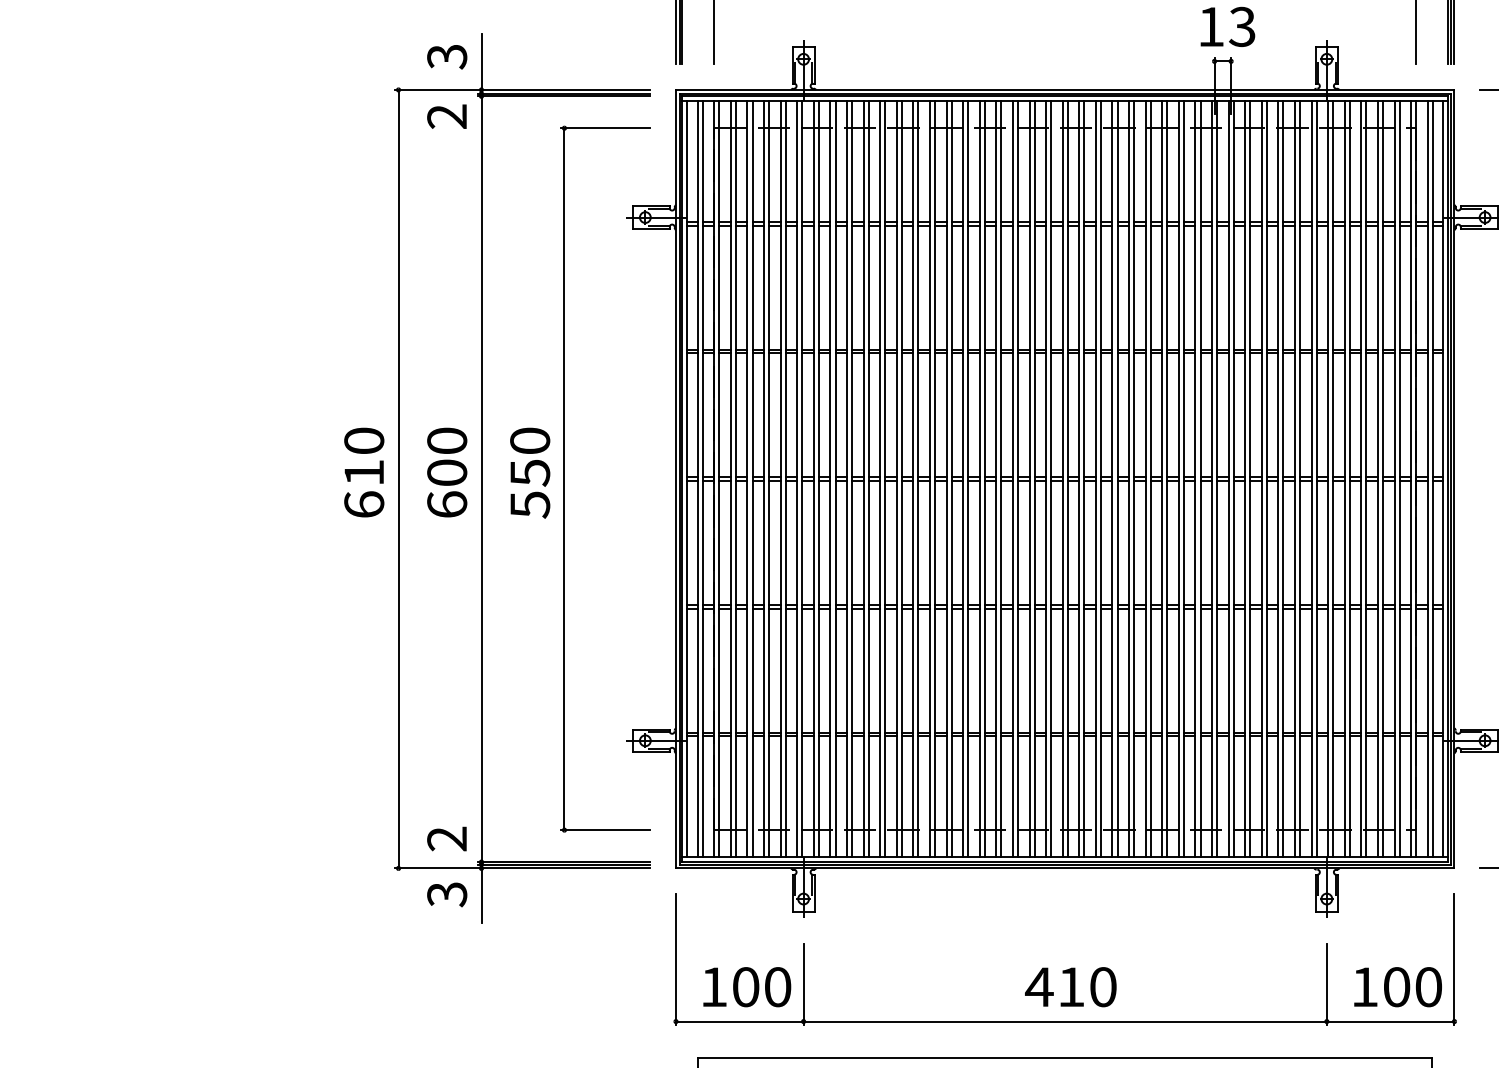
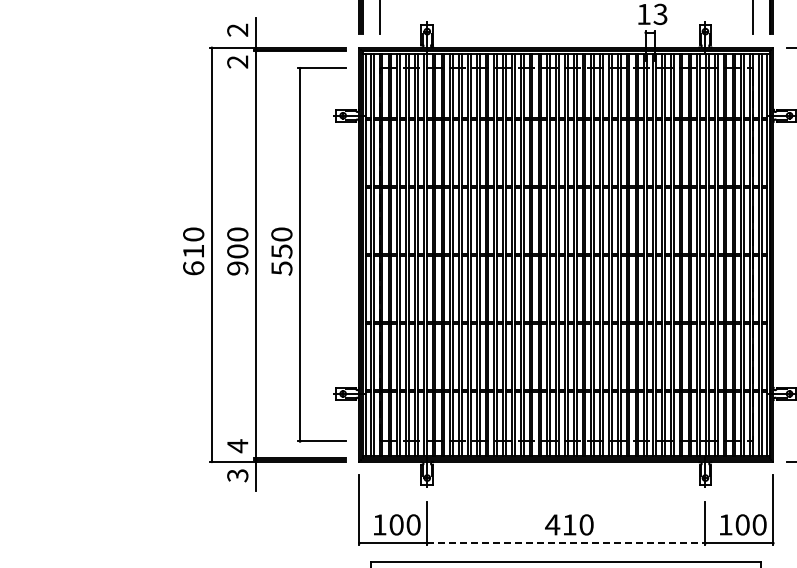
text: (446, 55) -> (237, 29), 3 -> 2
text: (446, 504) -> (237, 268), 600 -> 900
text: (446, 839) -> (237, 446), 2 -> 4
line: (1065, 1022) -> (566, 543), solid -> dashed

